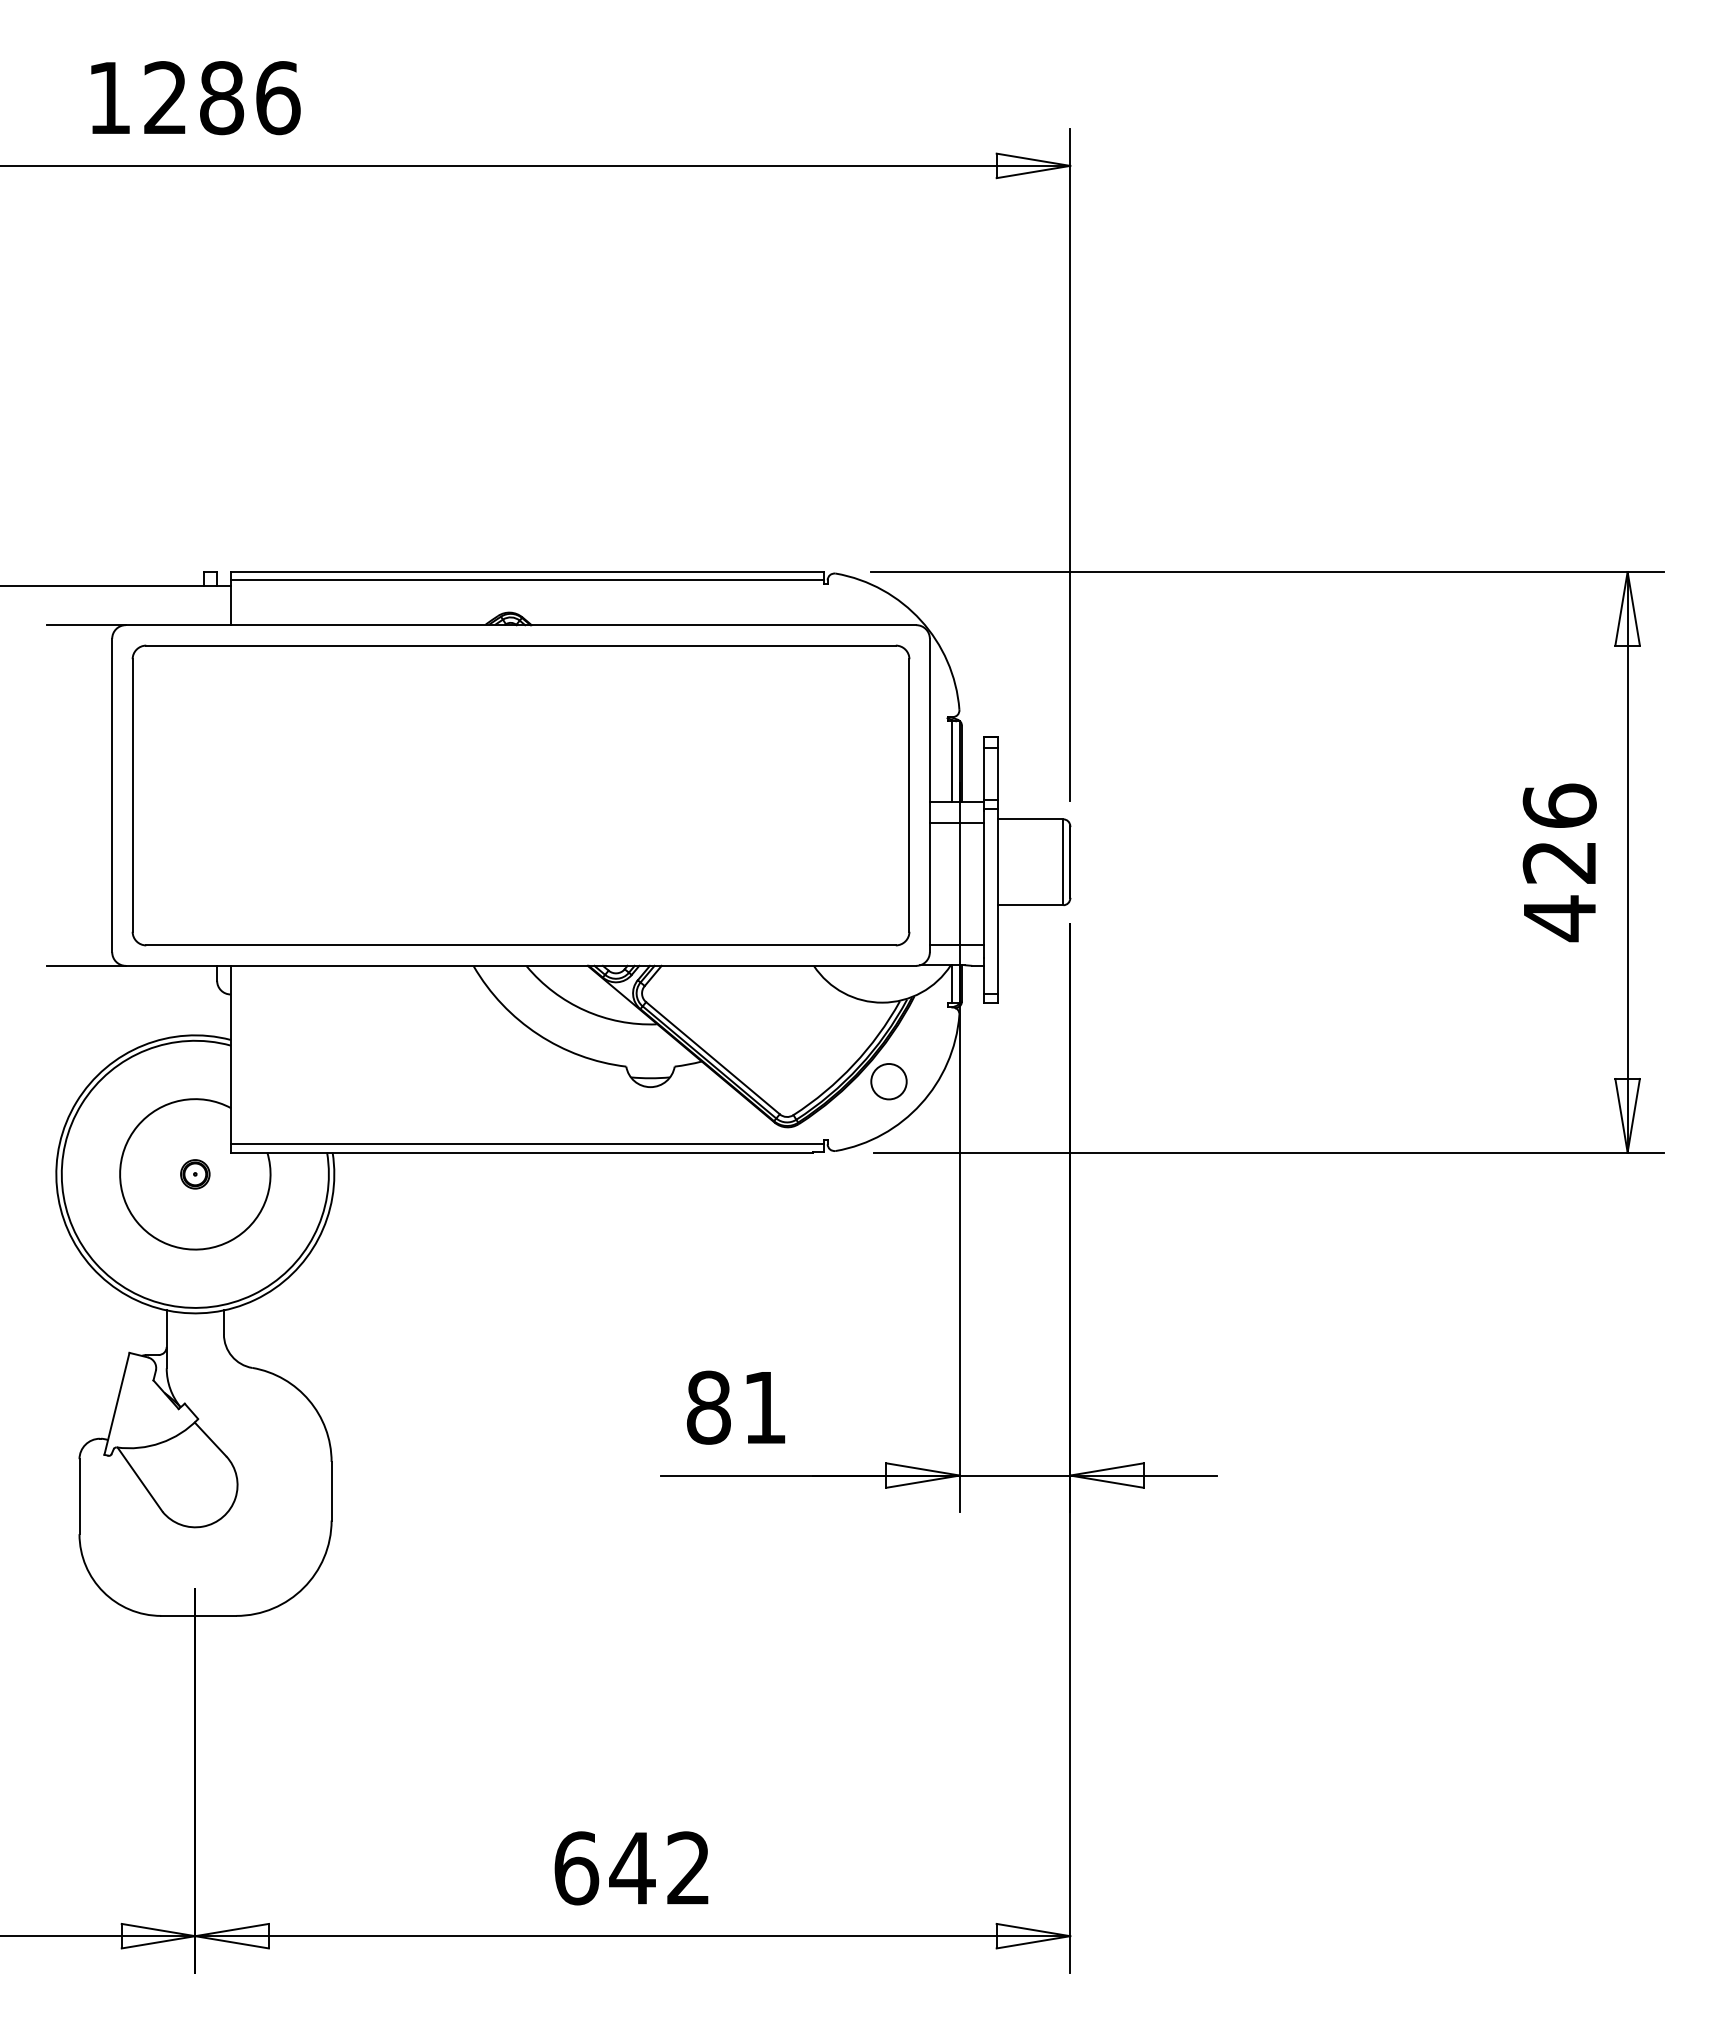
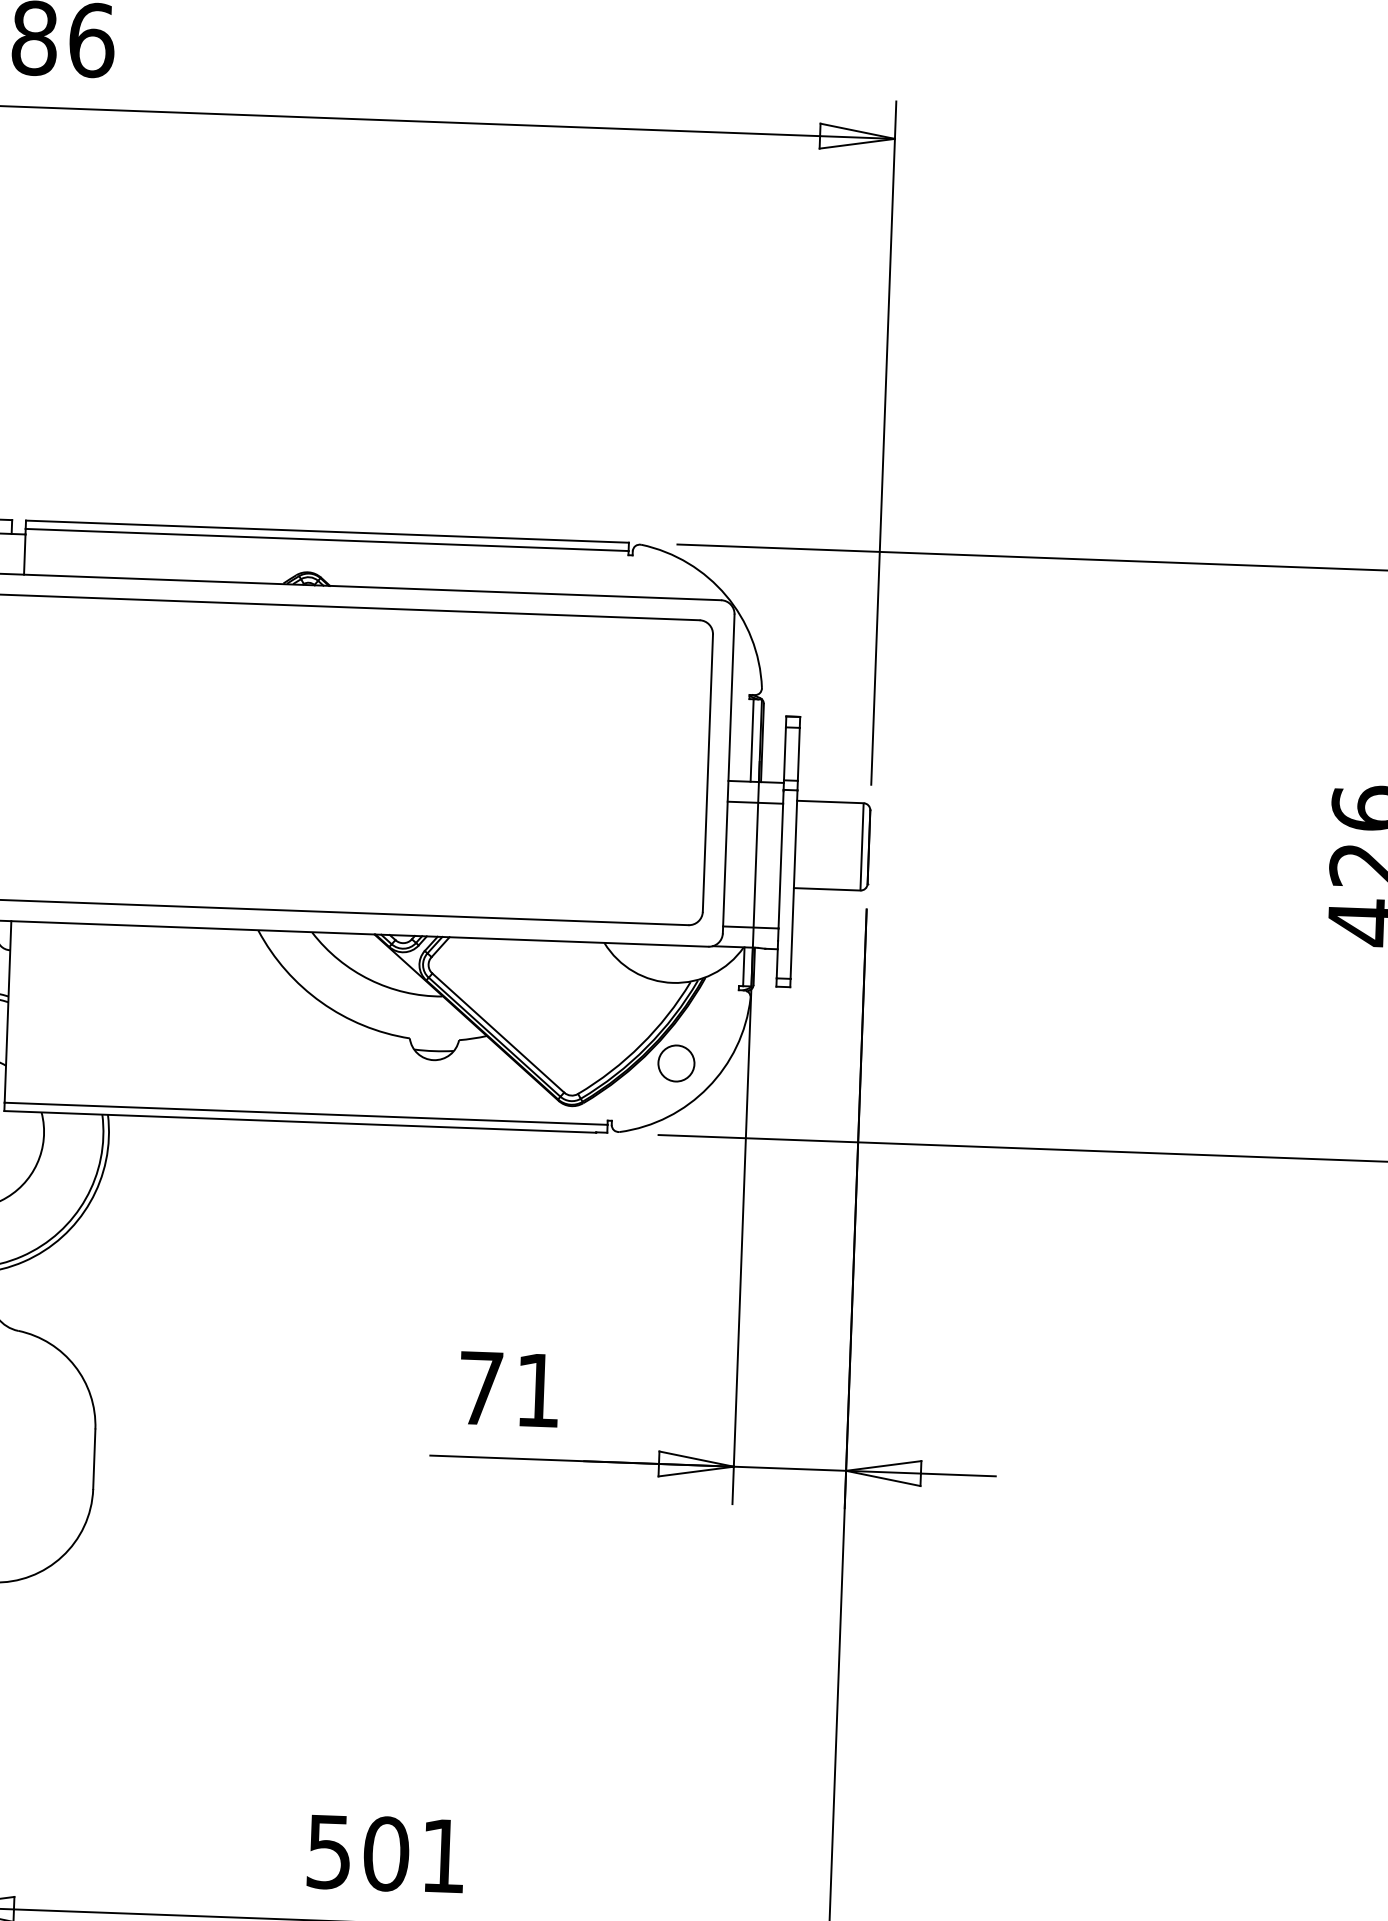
text: (708, 1407) -> (480, 1388), 81 -> 71
text: (631, 1868) -> (385, 1854), 642 -> 501

